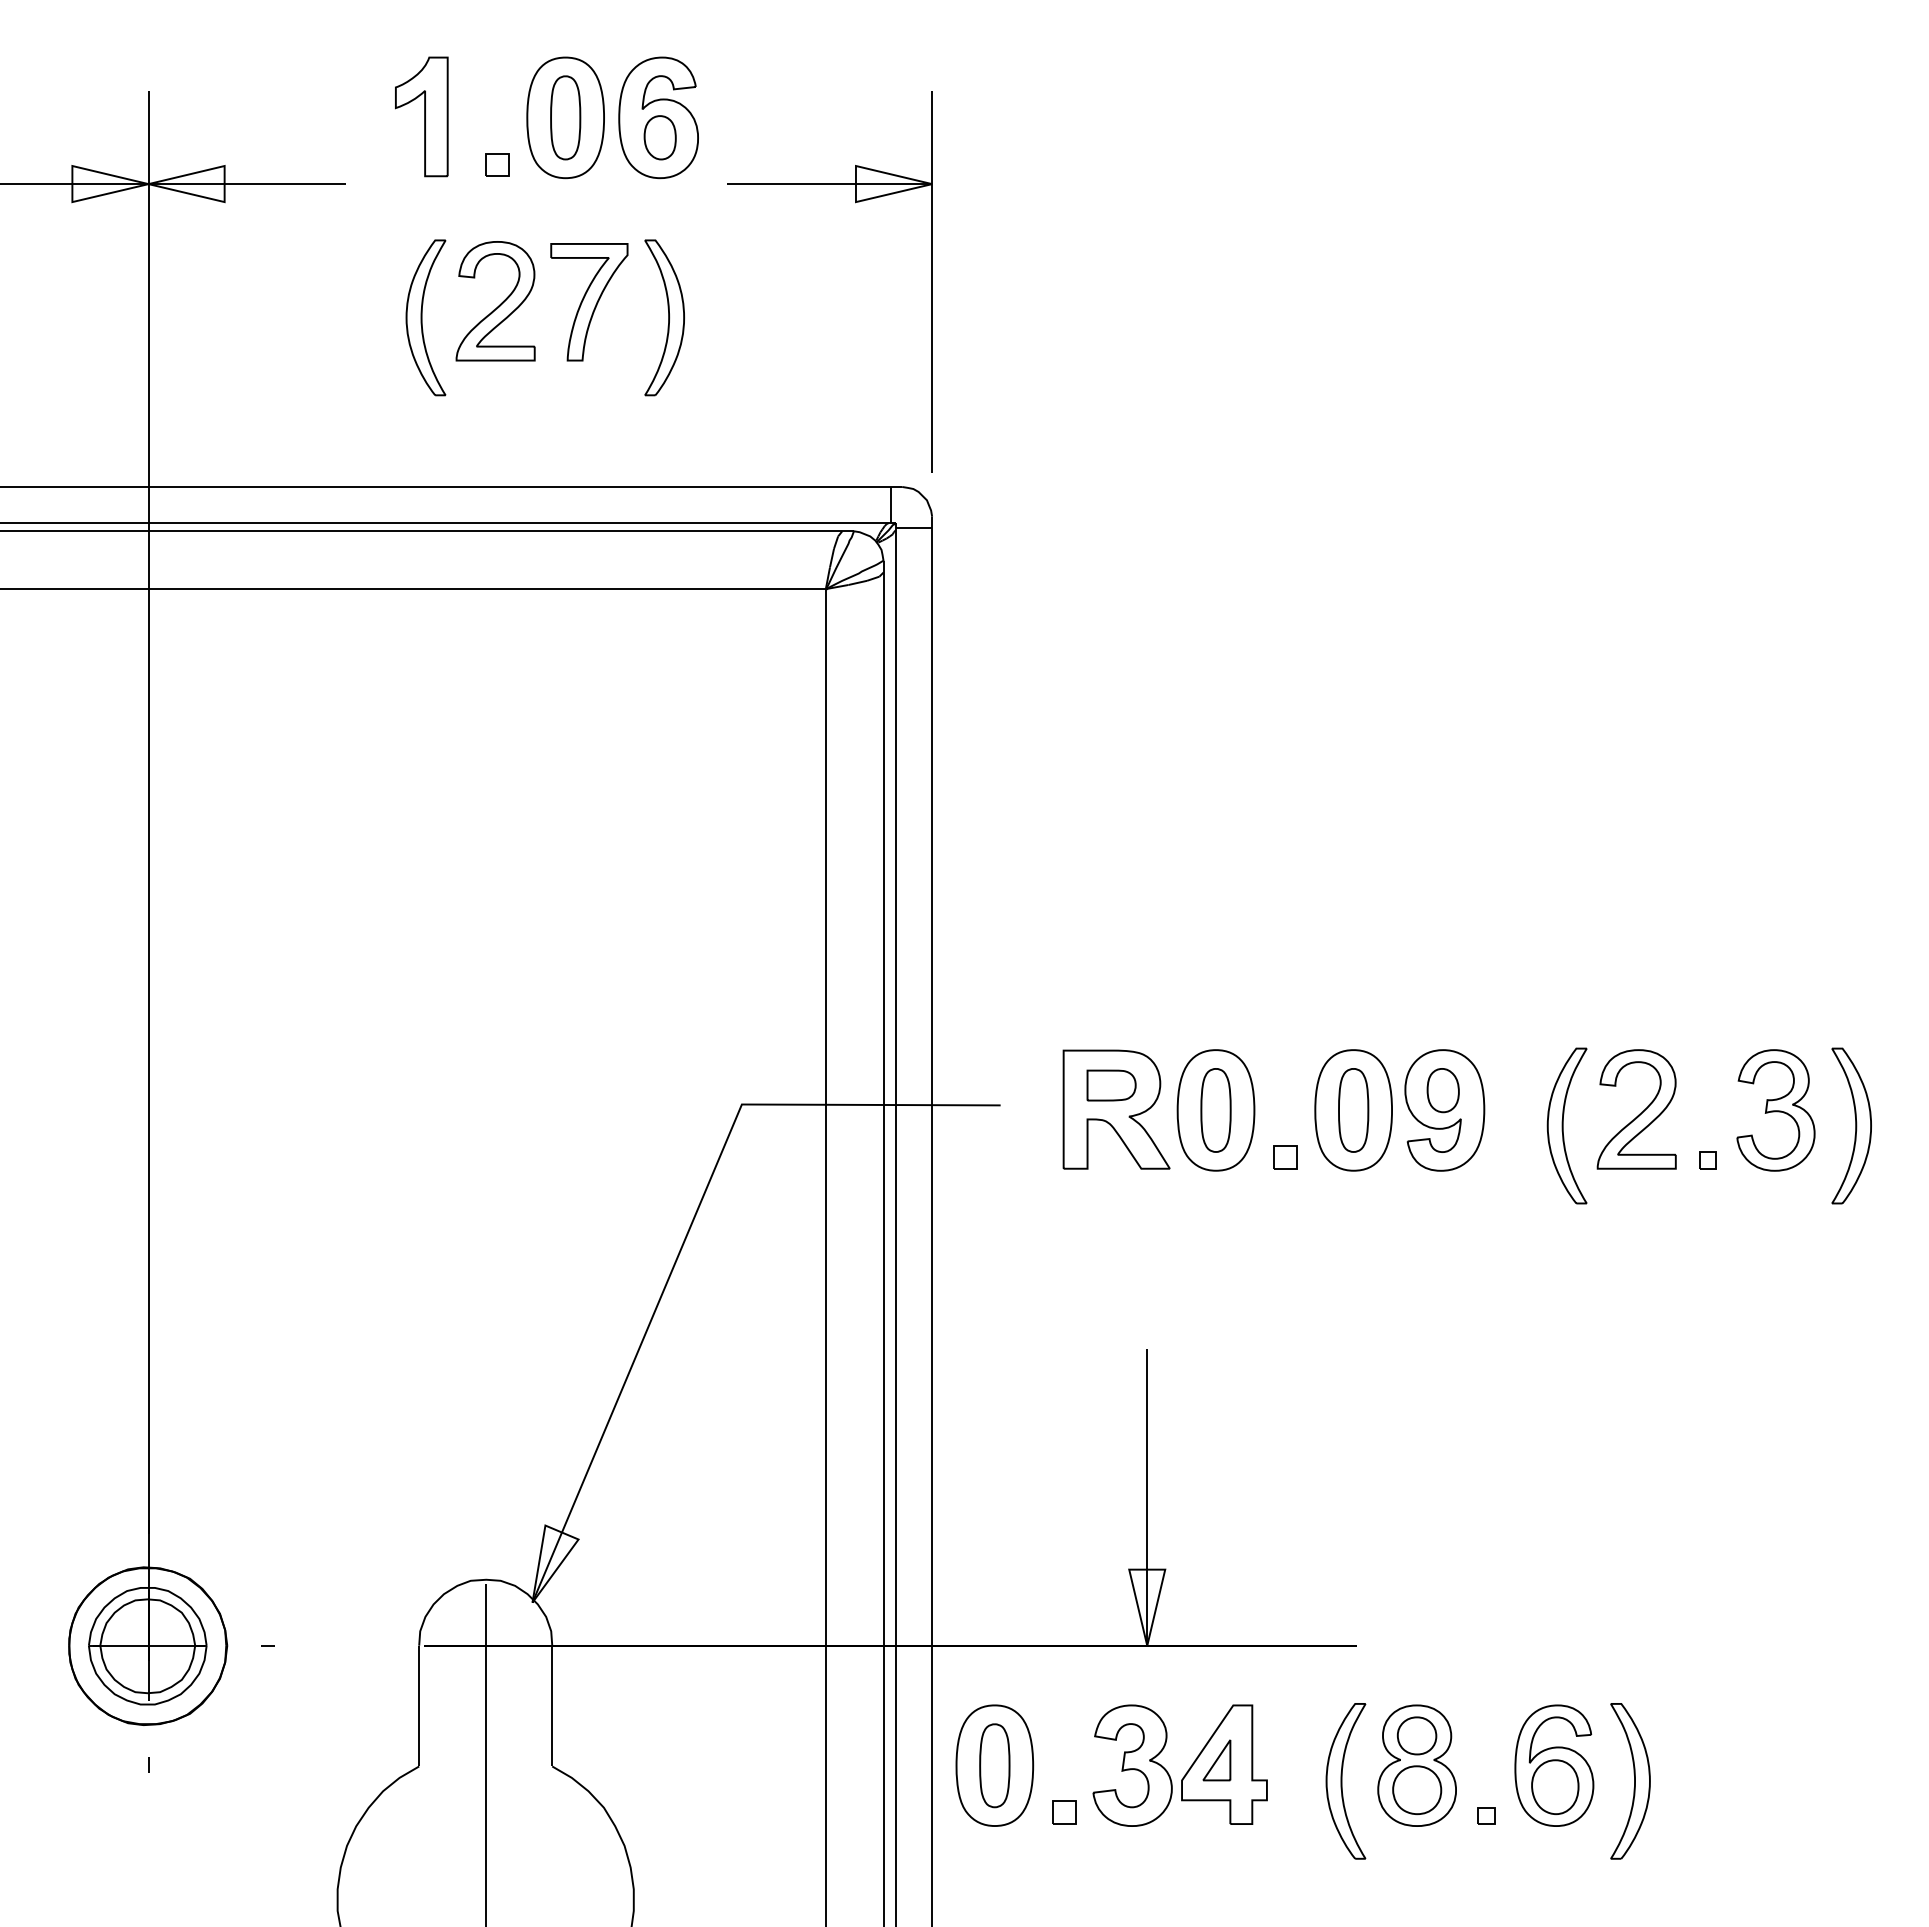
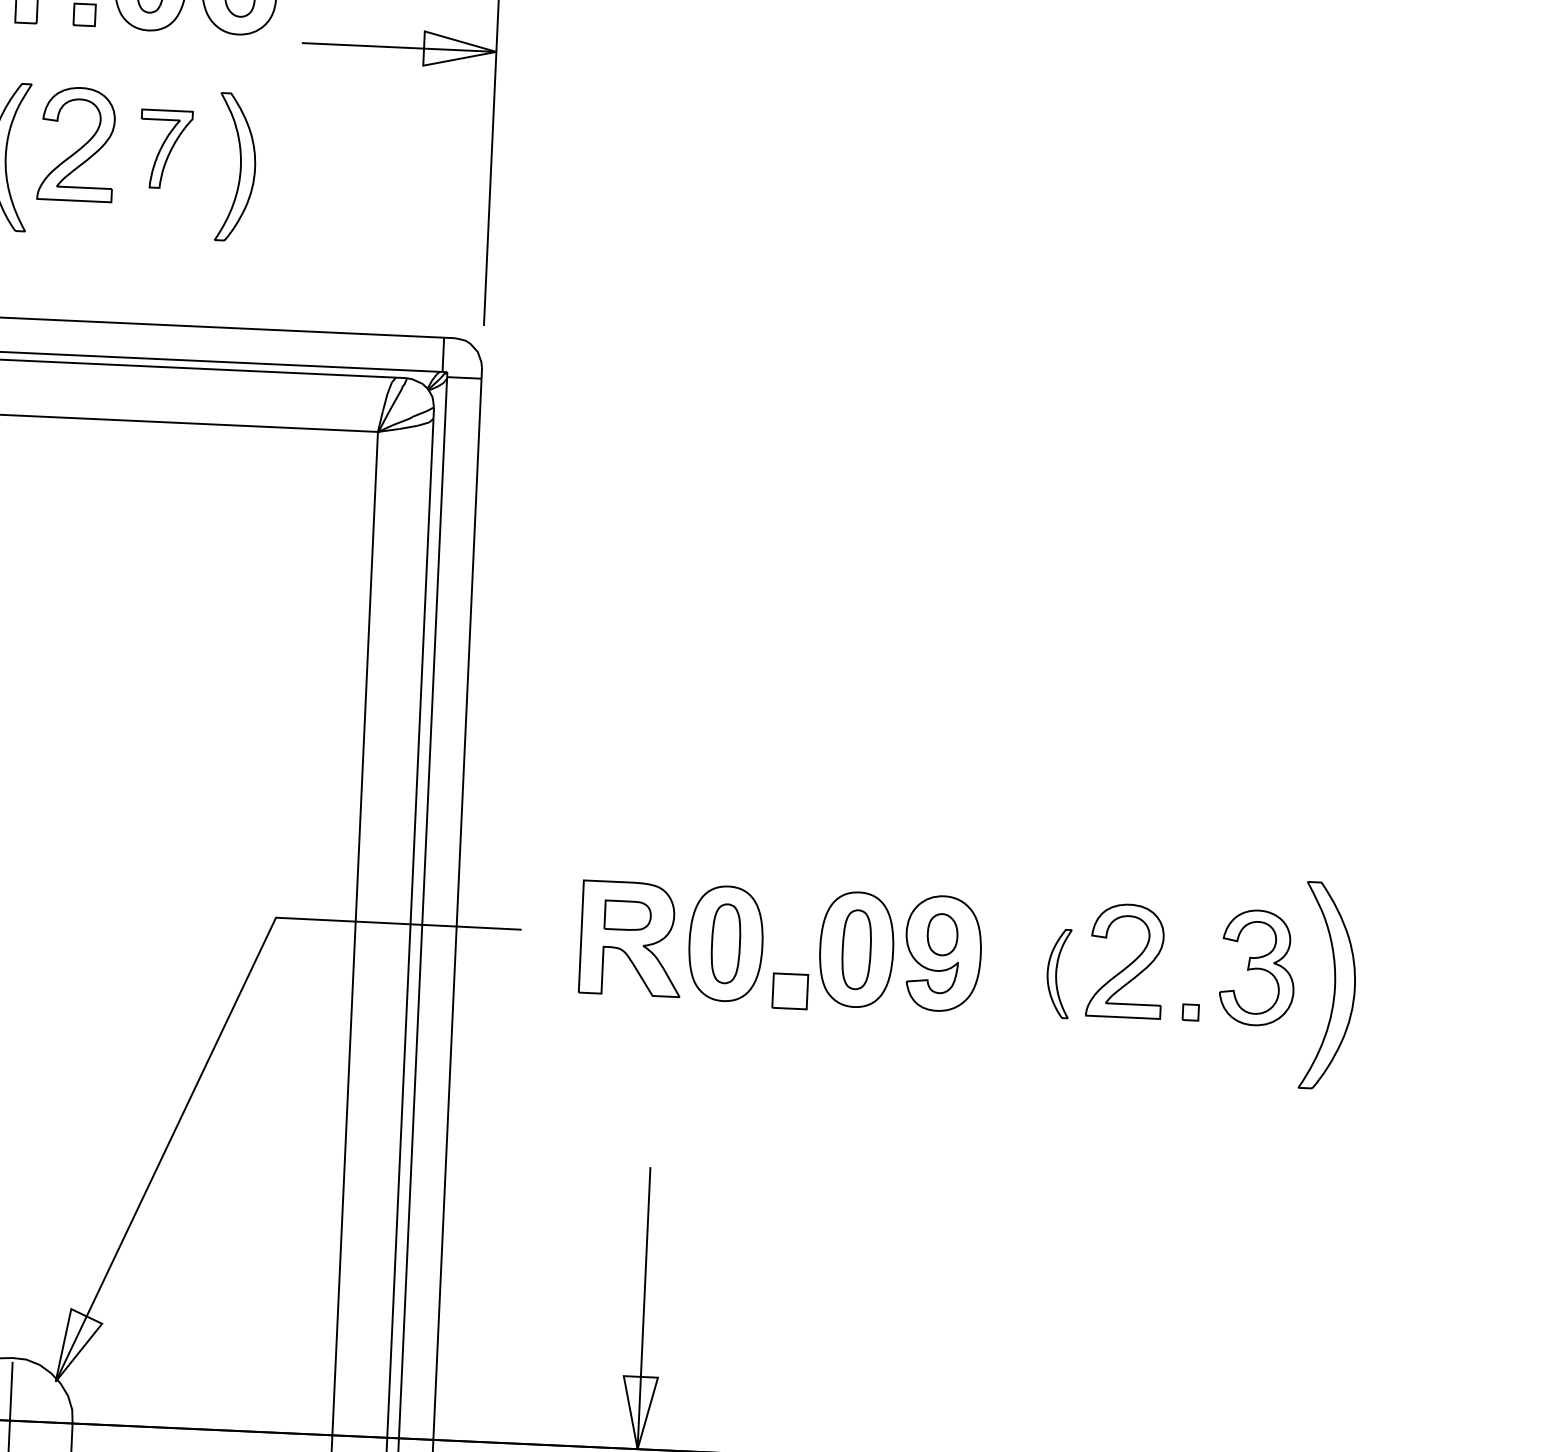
part: (589, 302) -> (165, 149), size x0.7
part: (1566, 1125) -> (1058, 973), size x0.6
part: (1851, 1125) -> (1328, 985), size x1.4
part: (1285, 1157) -> (789, 991), size x1.6

